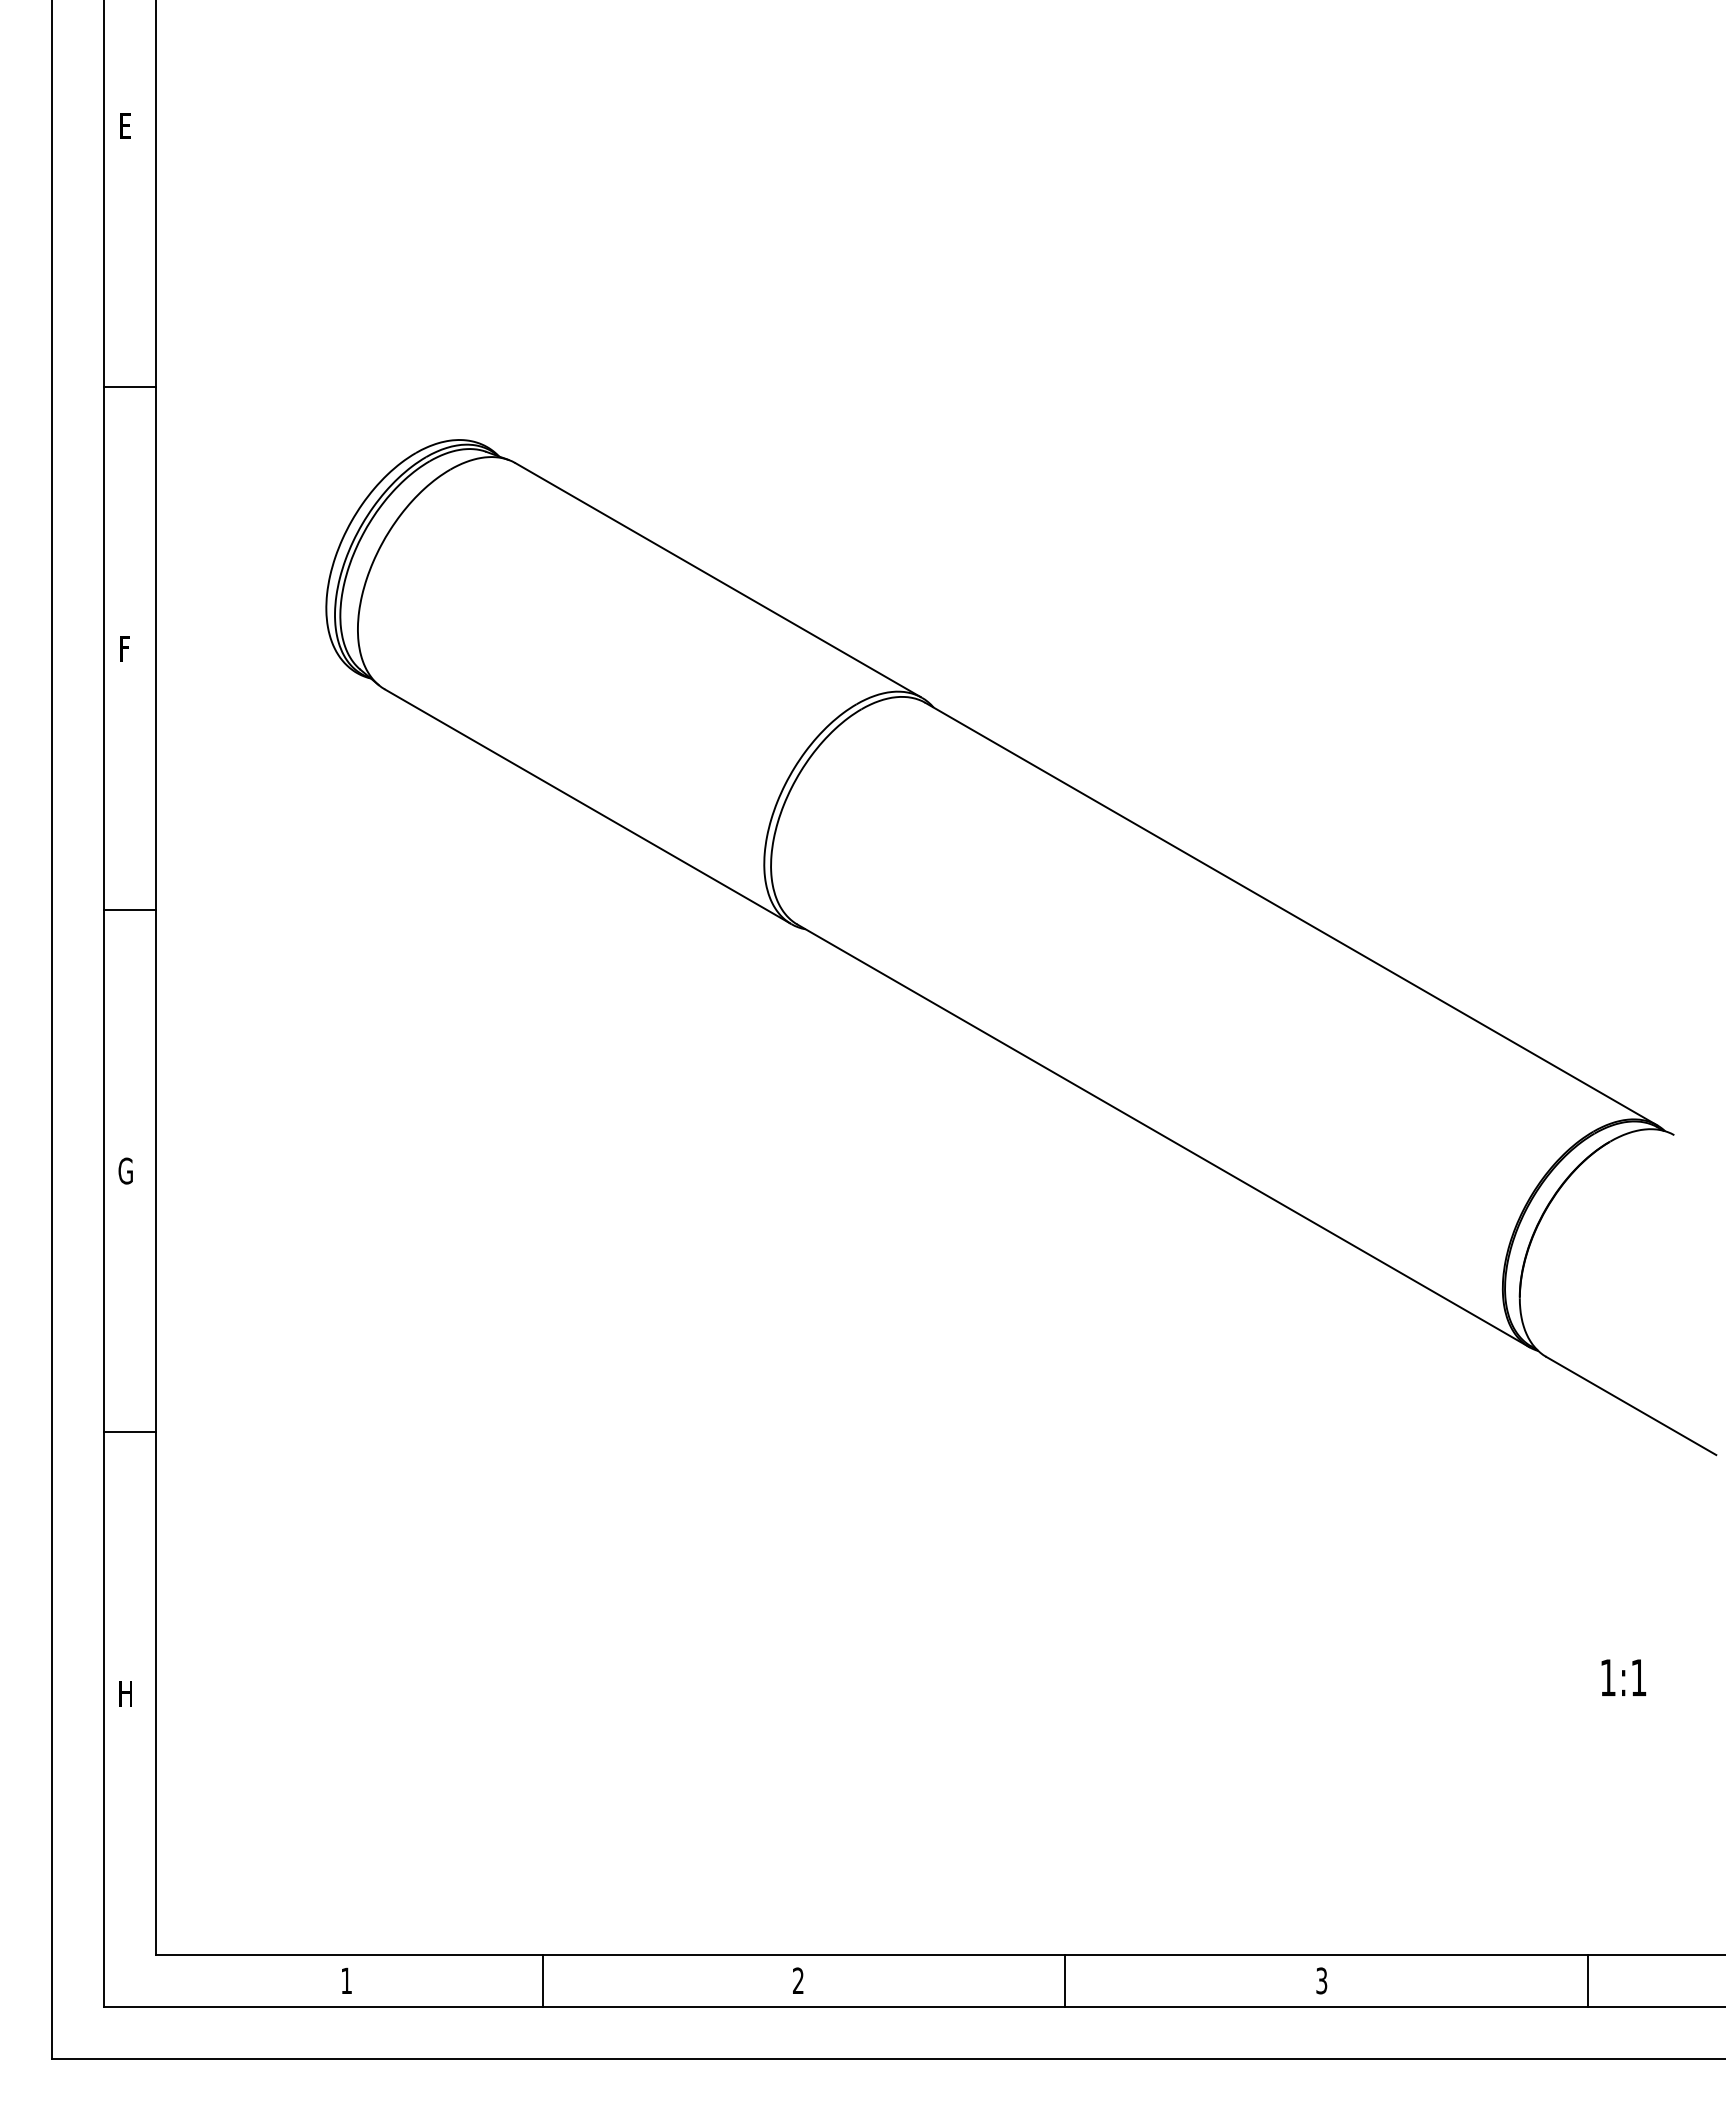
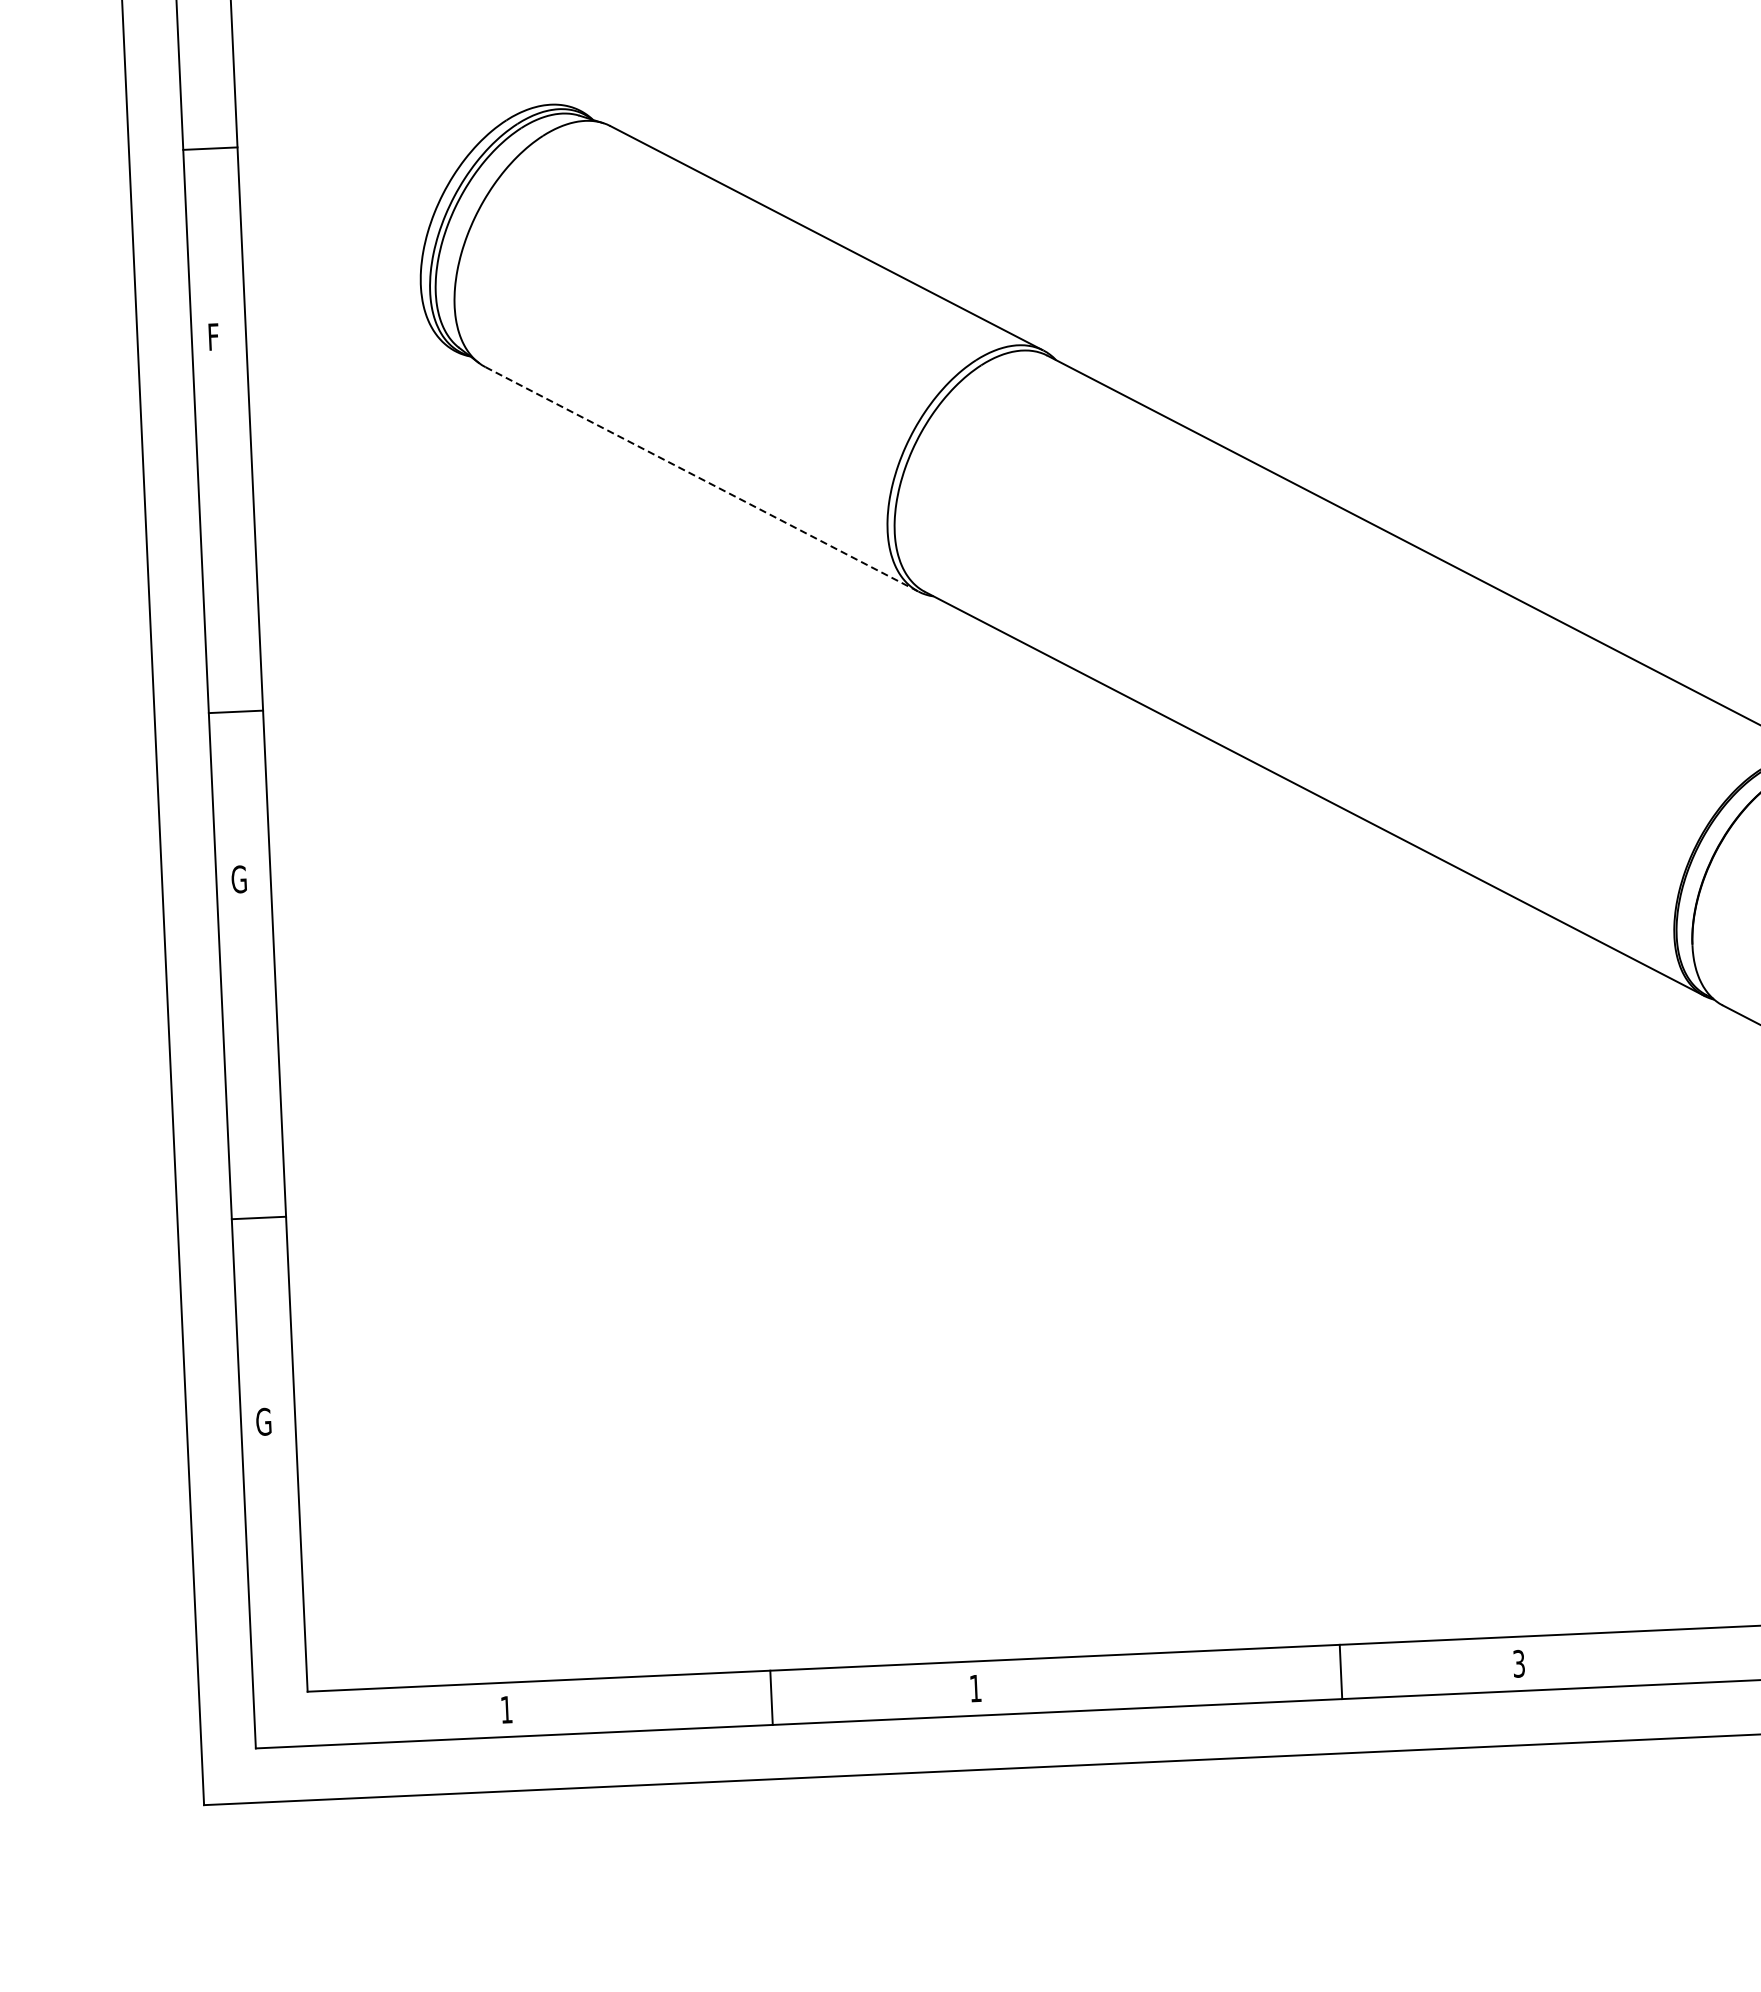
line: (129, 387) -> (209, 148), moved
line: (587, 806) -> (701, 479), solid -> dashed
line: (129, 909) -> (235, 711), moved
line: (129, 1432) -> (258, 1218), moved
text: (125, 1693) -> (263, 1421), H -> G
line: (542, 1980) -> (771, 1697), moved
text: (798, 1980) -> (975, 1688), 2 -> 1
line: (1065, 1980) -> (1341, 1671), moved

